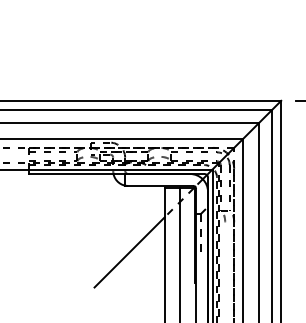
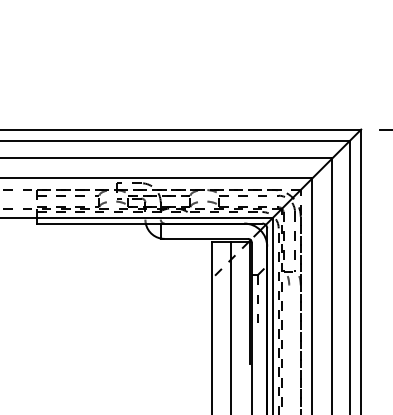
line: (129, 252) -> (166, 324), removed

